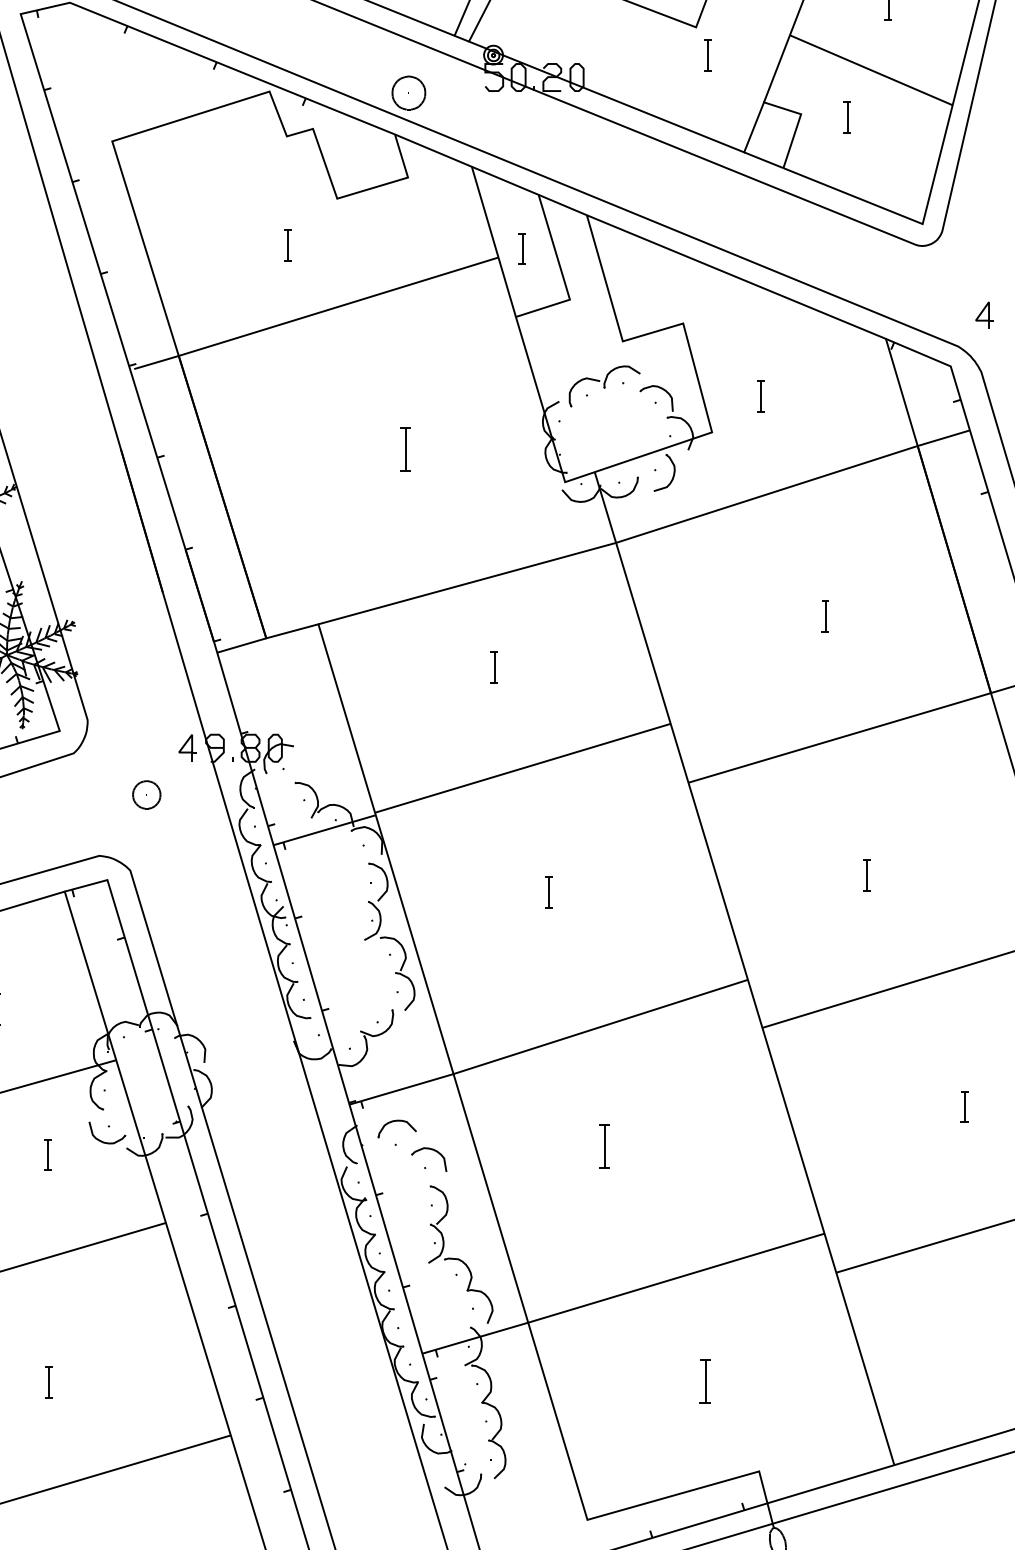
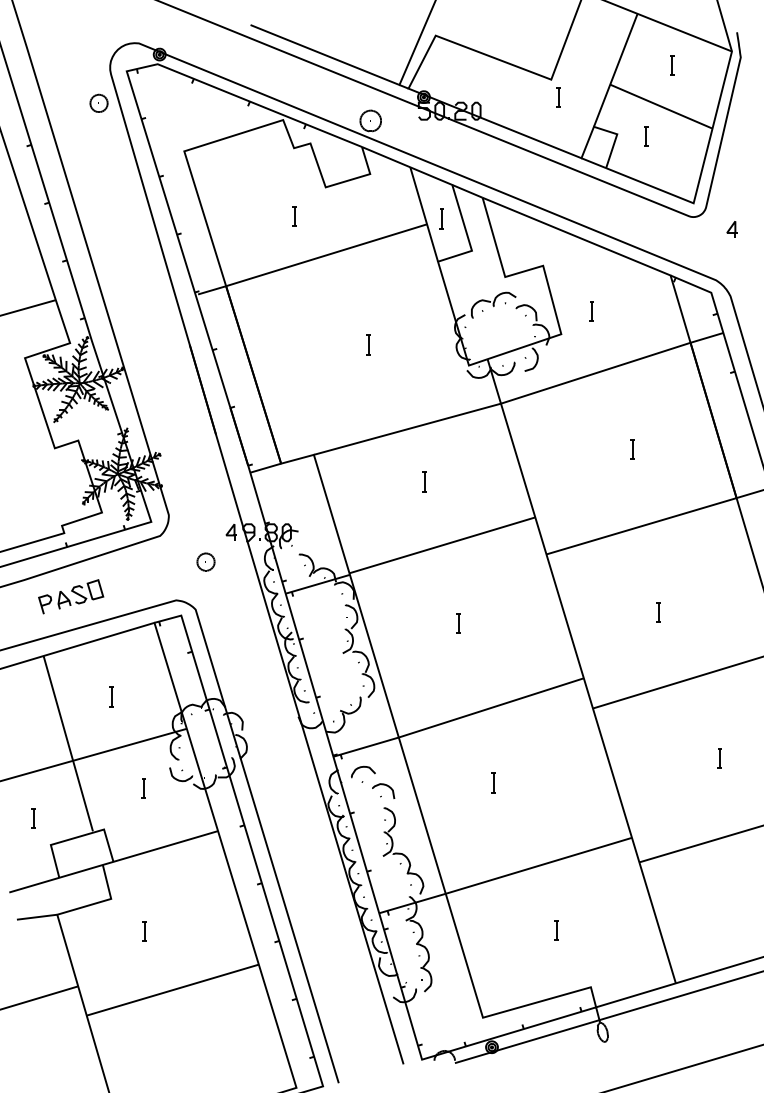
part: (982, 315) -> (731, 229), moved
part: (405, 448) -> (368, 344), size x0.71
part: (604, 1145) -> (493, 782), size x0.71
part: (704, 1381) -> (556, 930), size x0.71

